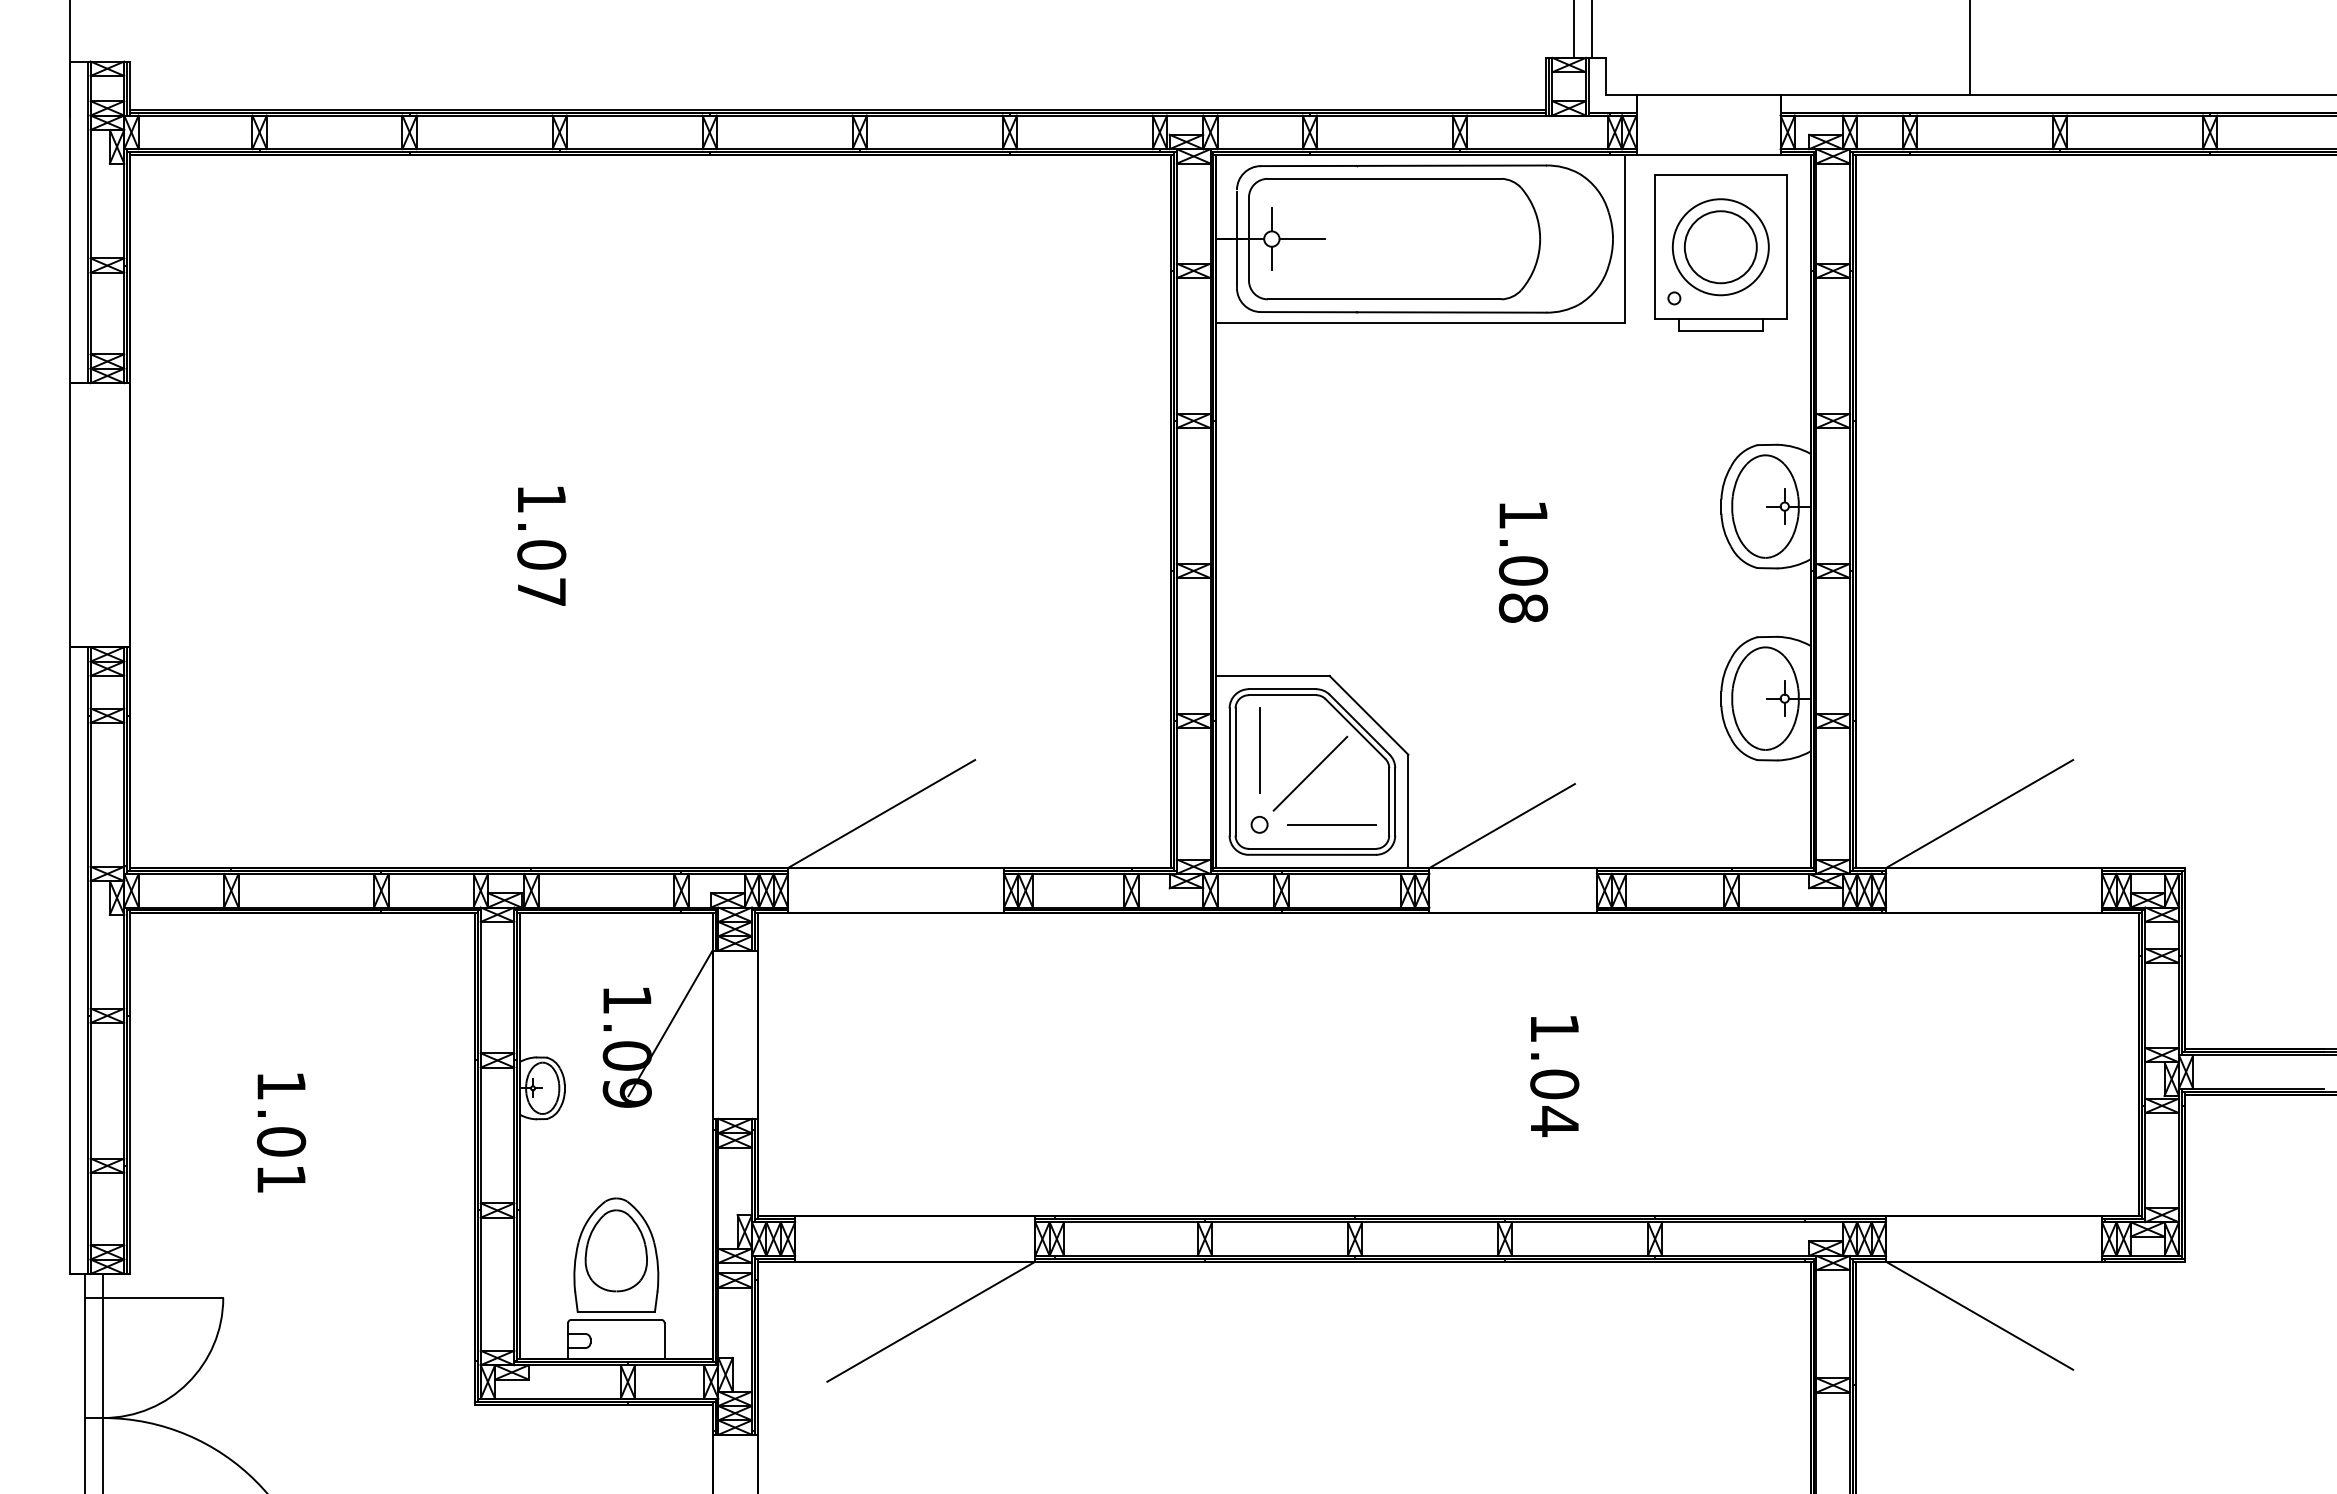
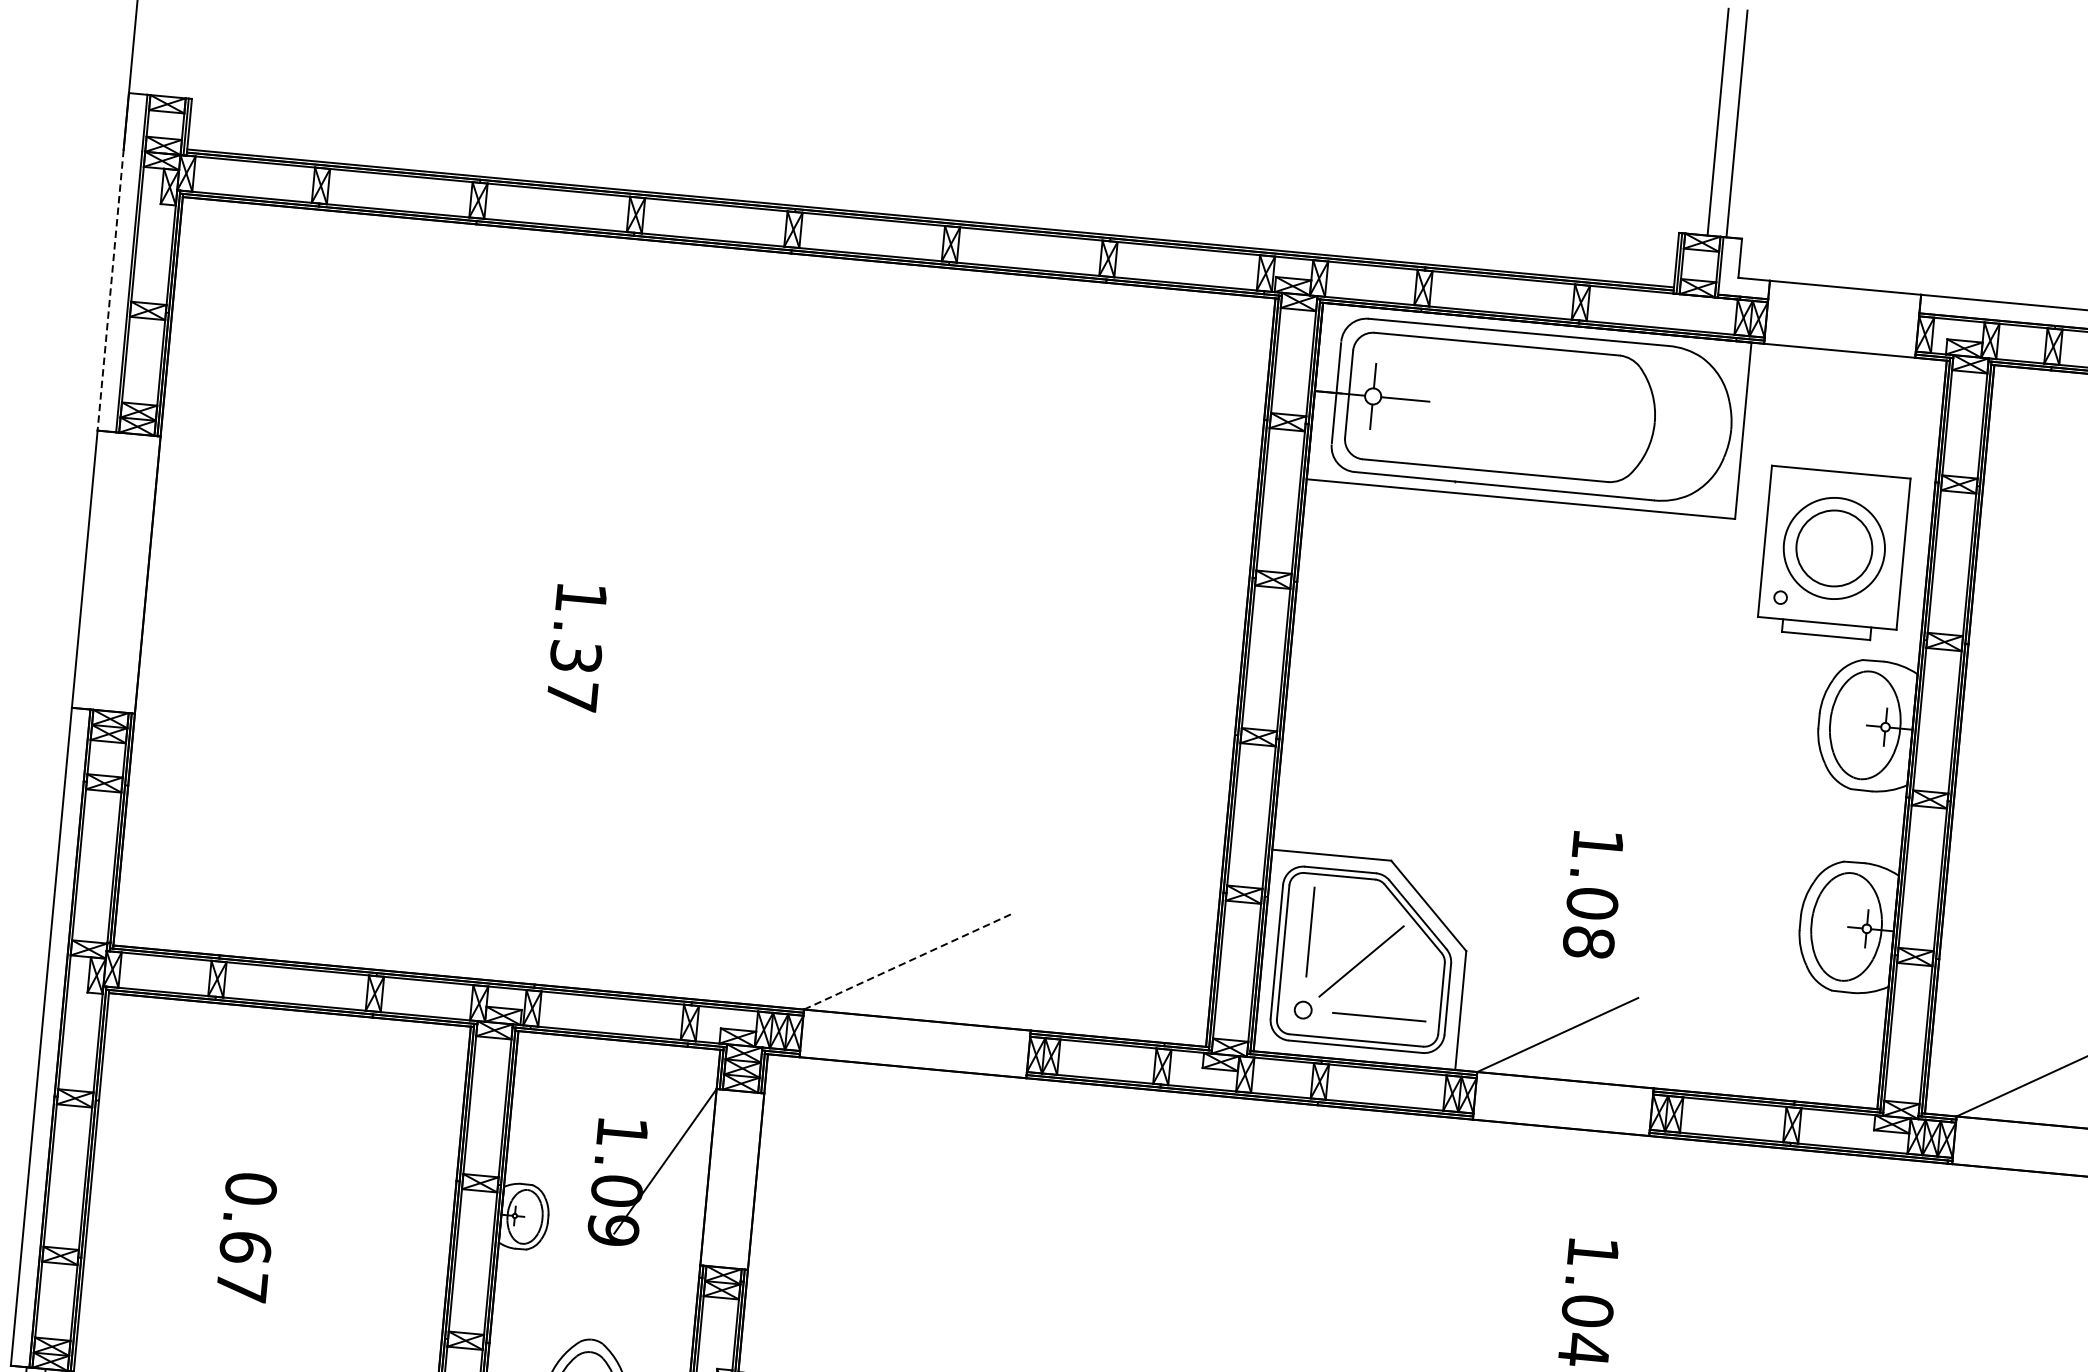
line: (70, 249) -> (111, 290), solid -> dashed
part: (1720, 252) -> (1833, 553), moved
text: (541, 554) -> (575, 656), 1.07 -> 1.37
text: (1523, 562) -> (1593, 894), moved
line: (881, 813) -> (907, 961), solid -> dashed
text: (281, 1131) -> (246, 1236), 1.01 -> 0.67

